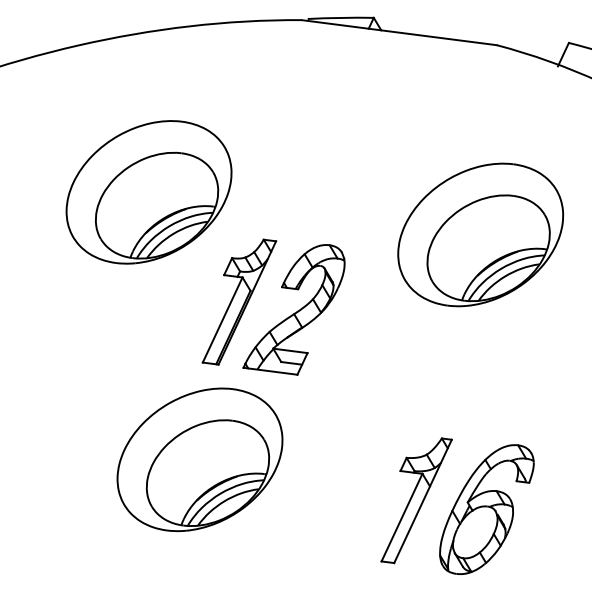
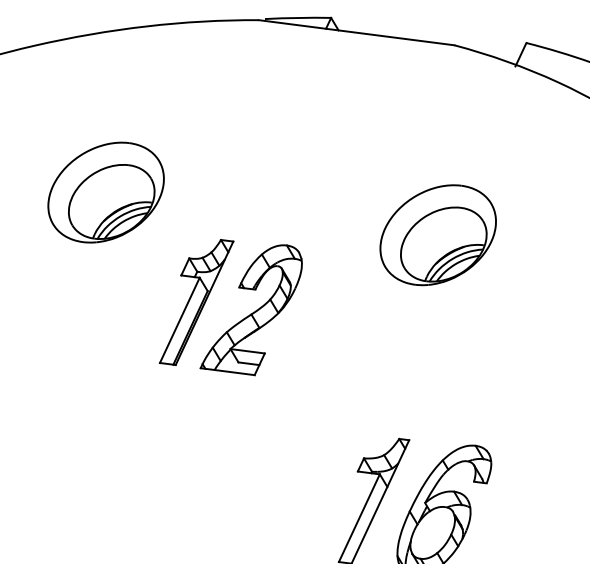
part: (148, 192) -> (105, 192), size x0.7
part: (480, 234) -> (437, 234), size x0.7
part: (199, 459) -> (156, 459), removed

